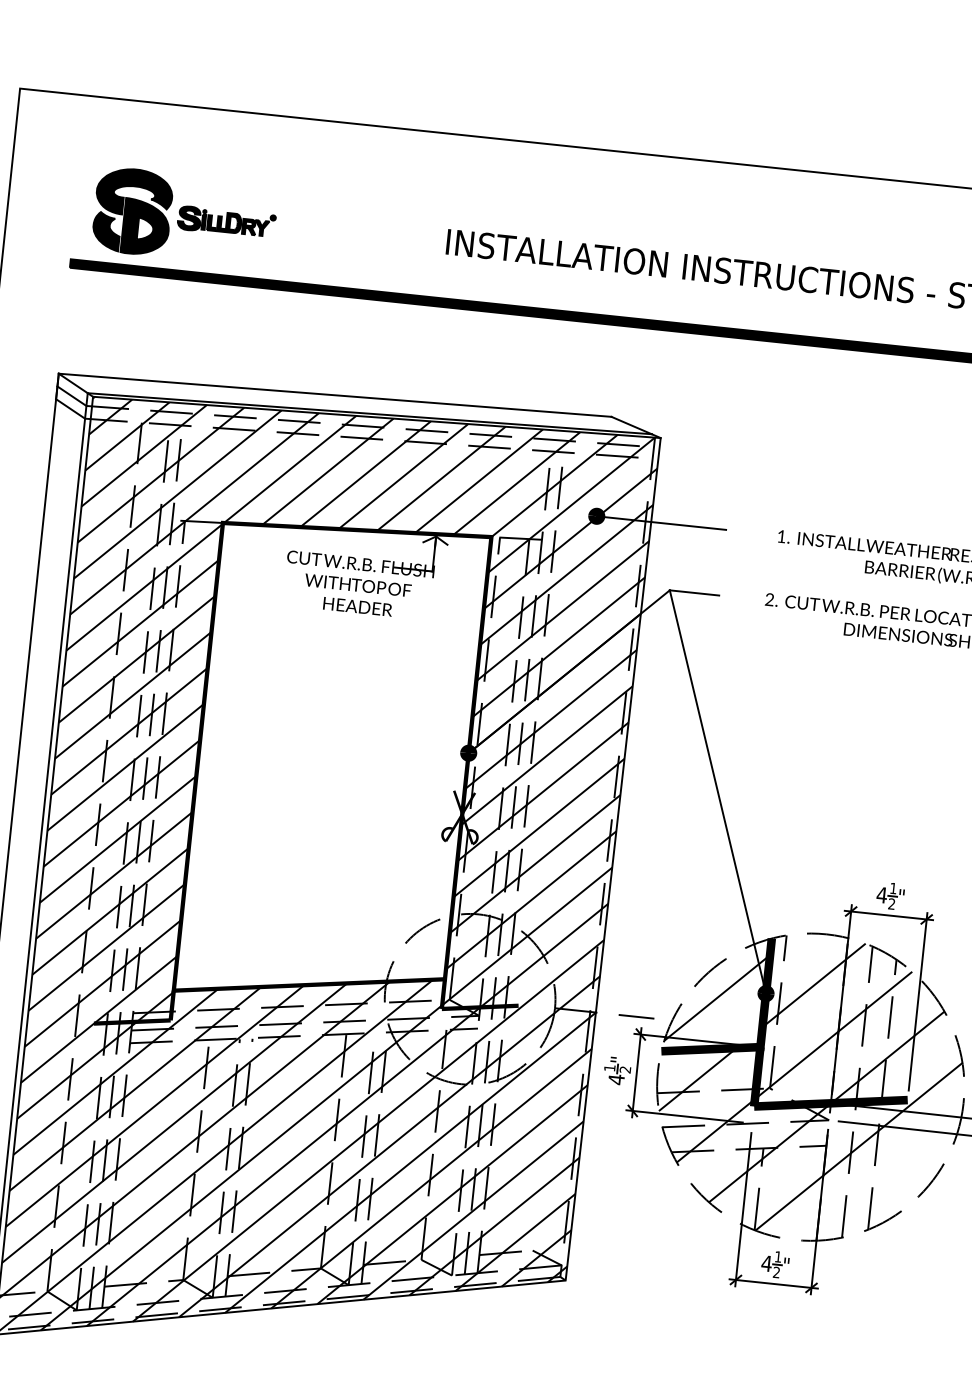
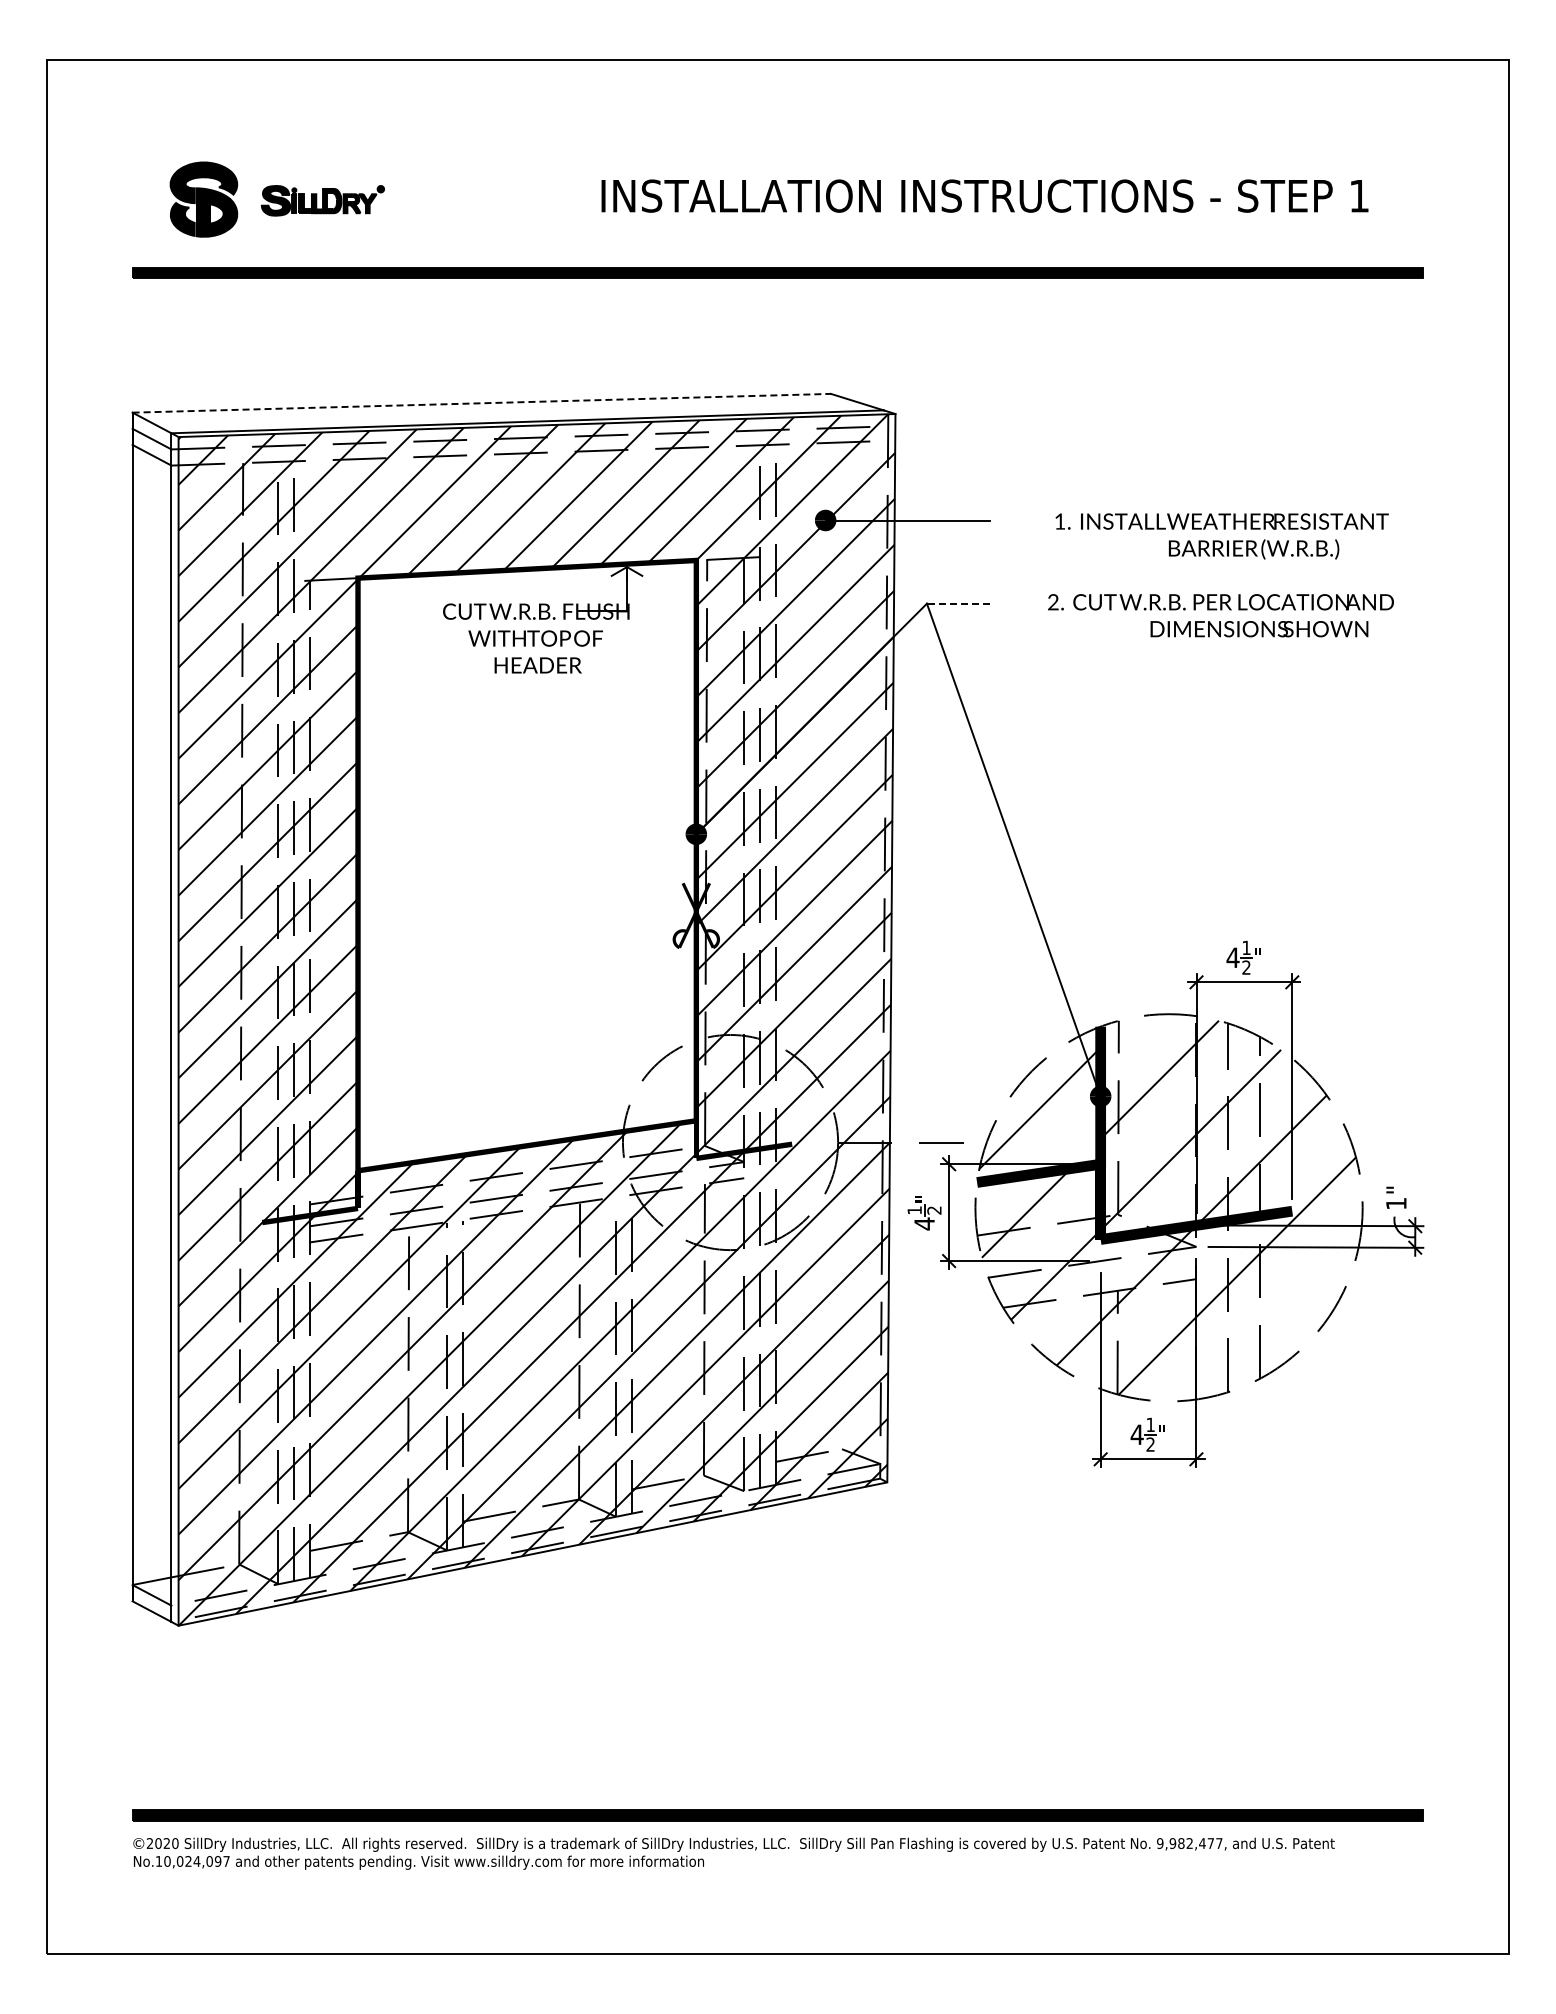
part: (132, 211) -> (203, 199), size x0.7
line: (335, 395) -> (482, 403), solid -> dashed
line: (693, 592) -> (957, 603), solid -> dashed

